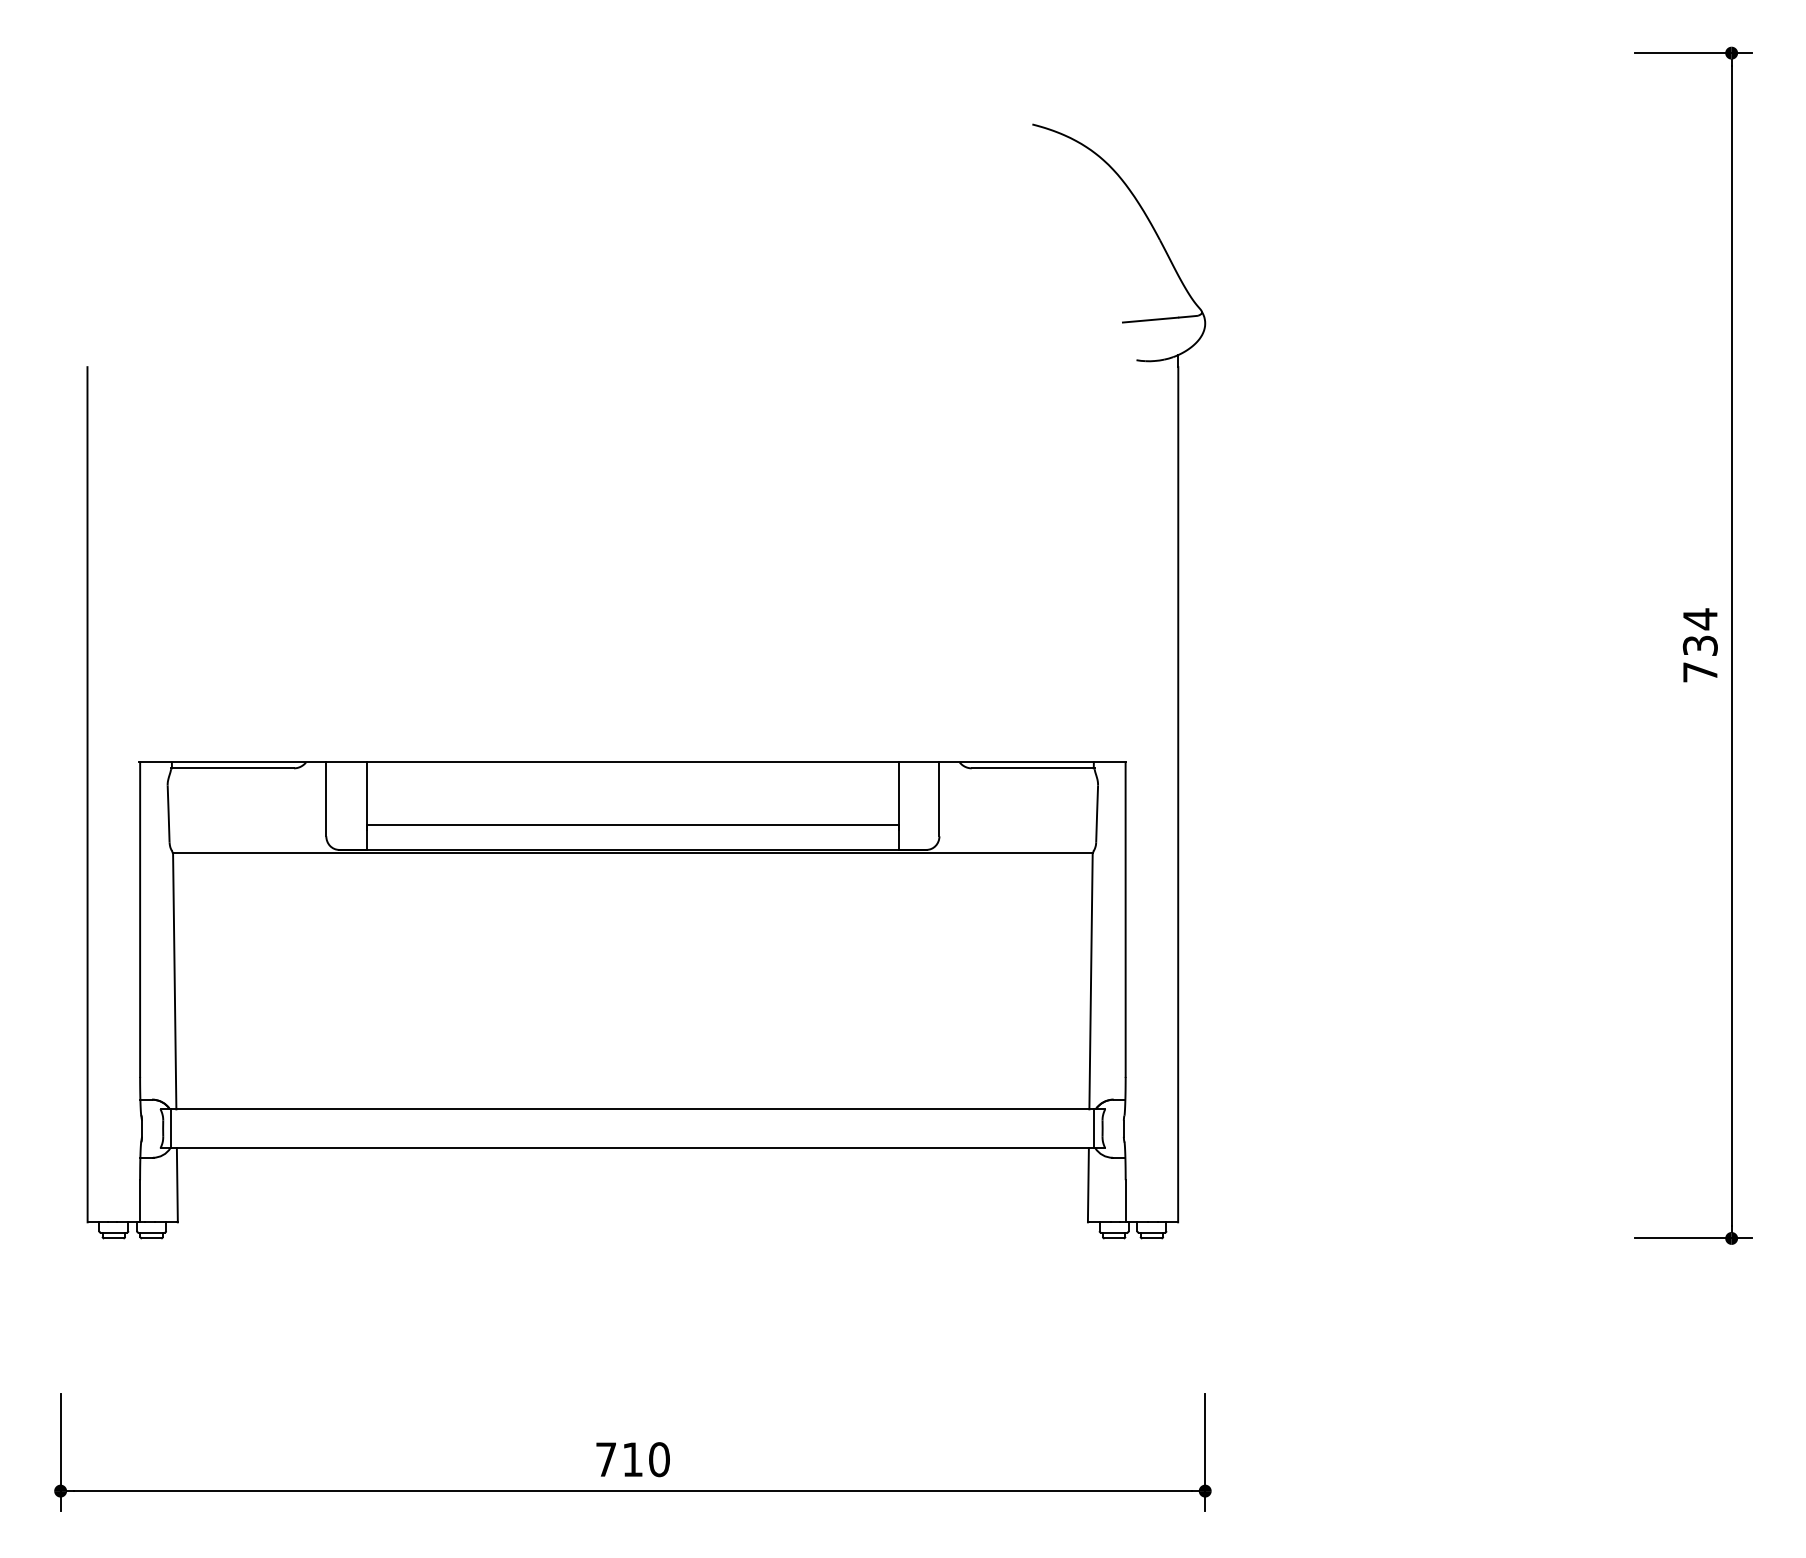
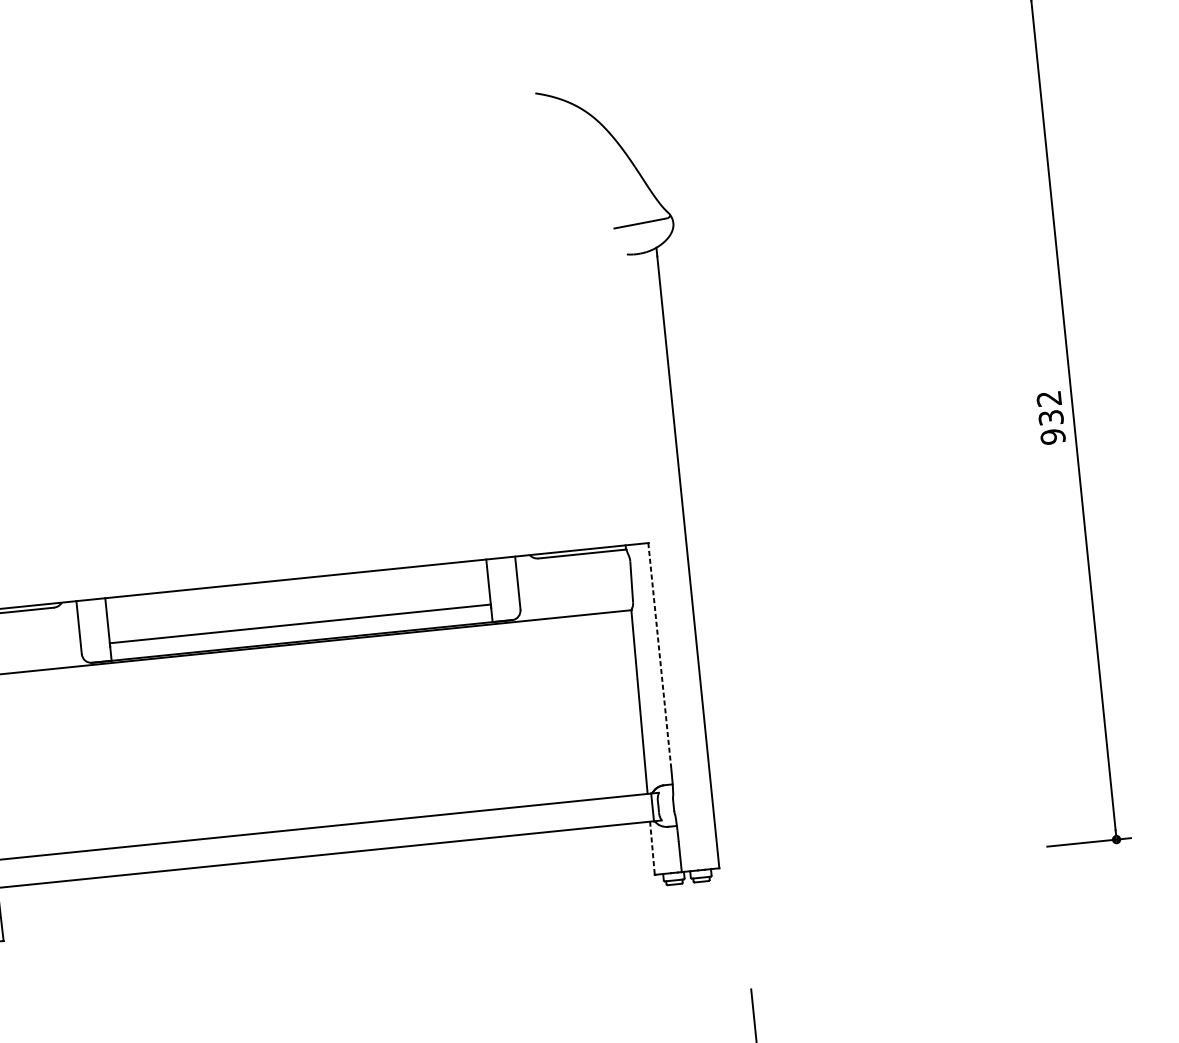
text: (1699, 645) -> (1050, 417), 734 -> 932
line: (1125, 920) -> (659, 656), solid -> dashed
line: (1088, 1185) -> (652, 848), solid -> dashed

